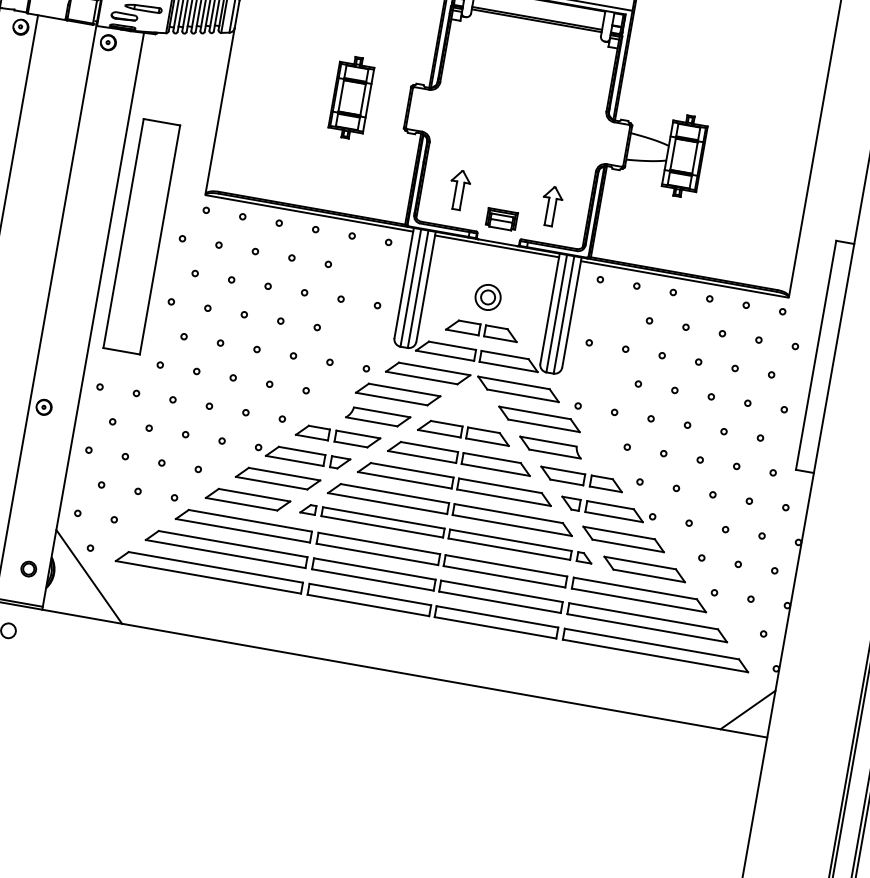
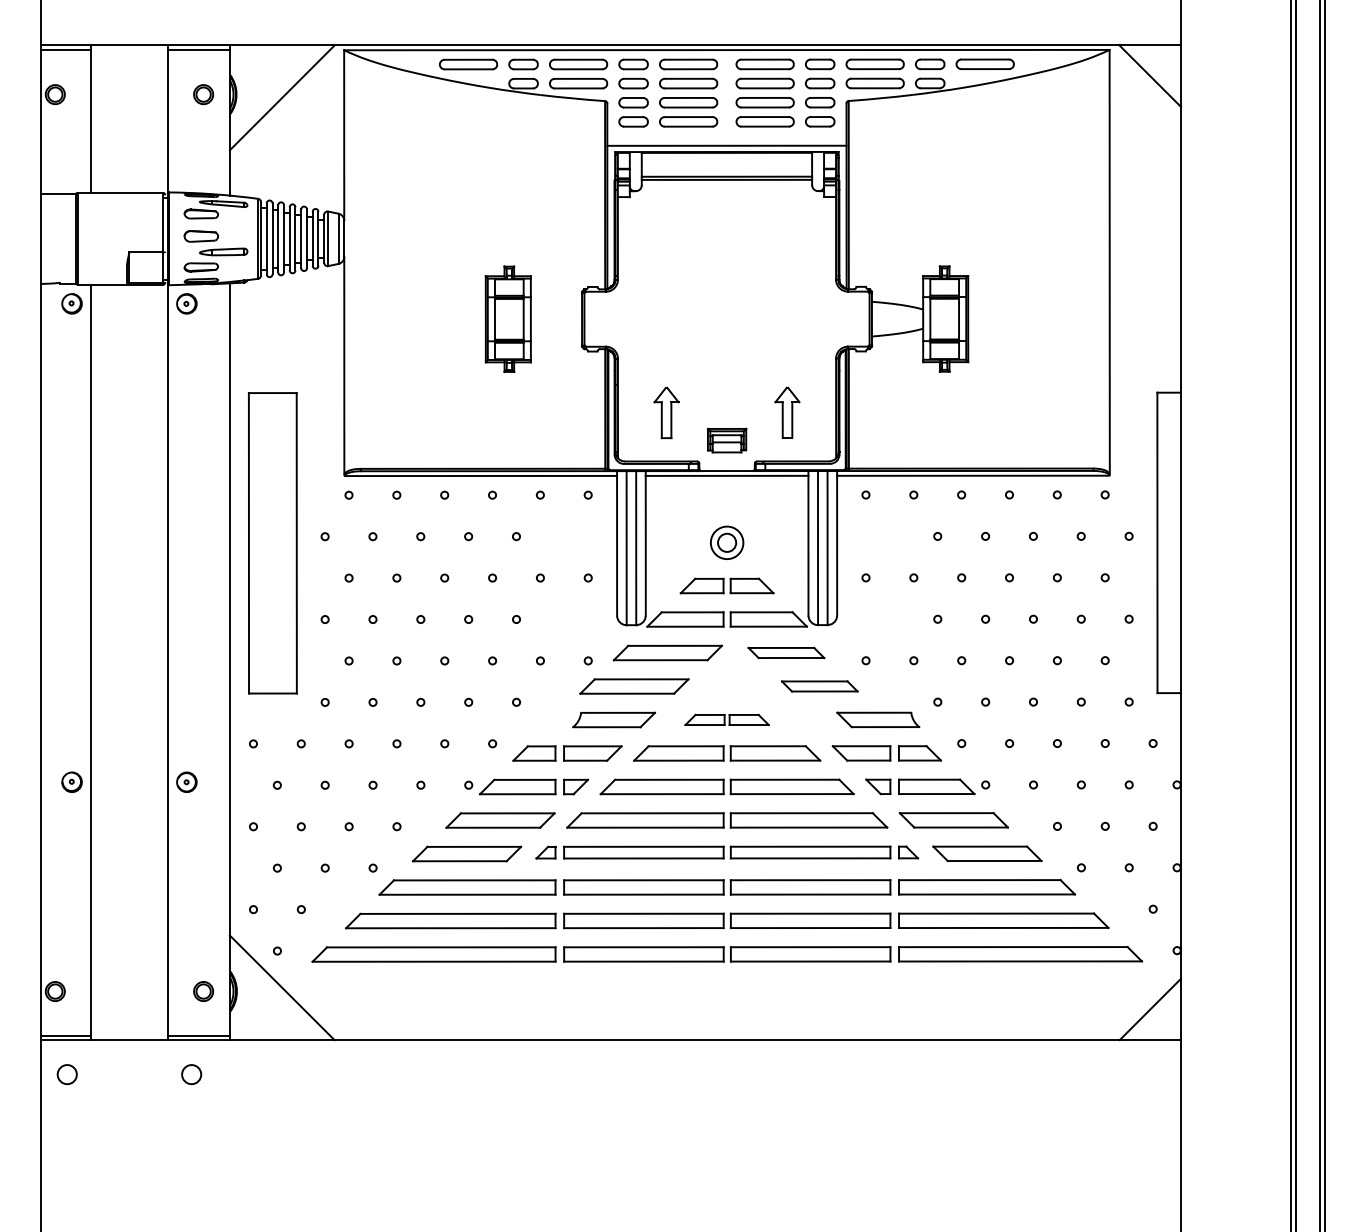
part: (518, 389) -> (786, 652), size x0.7
part: (539, 419) -> (819, 686), size x0.7
part: (463, 432) -> (726, 719), size x0.7
part: (550, 447) -> (878, 719), moved

